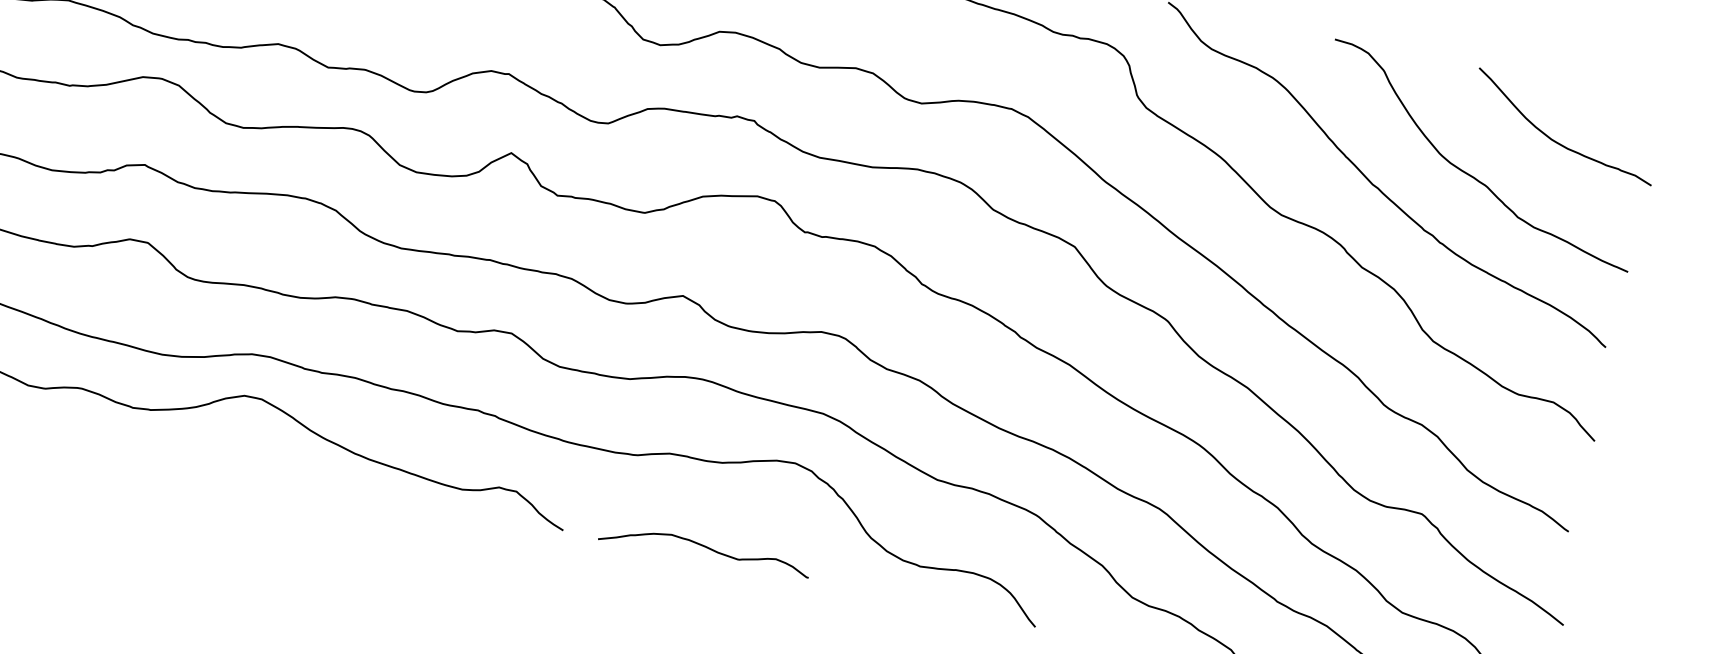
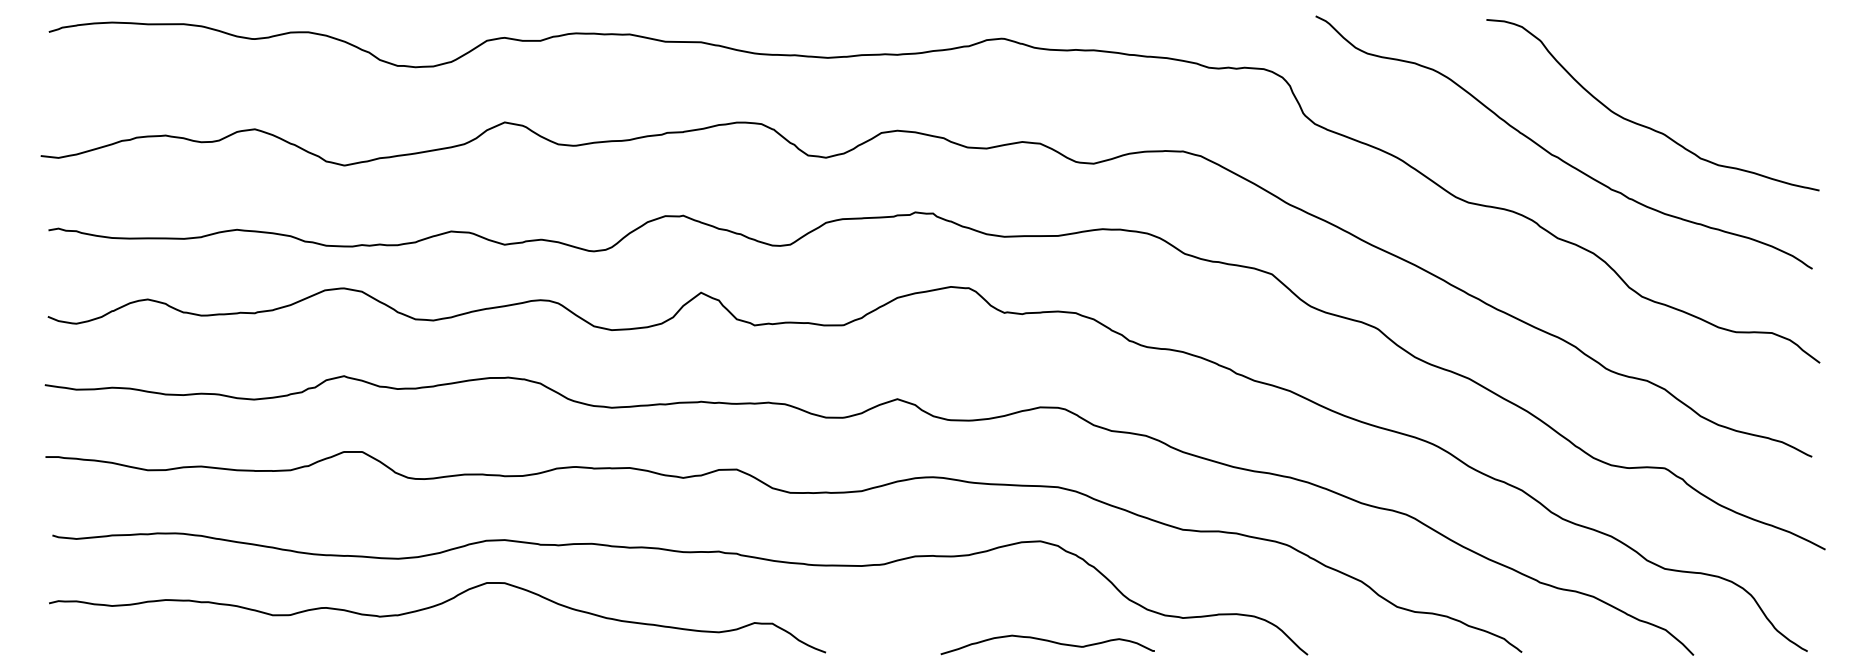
curve: (1557, 141) -> (1724, 76), removed
curve: (707, 548) -> (1049, 642), moved

